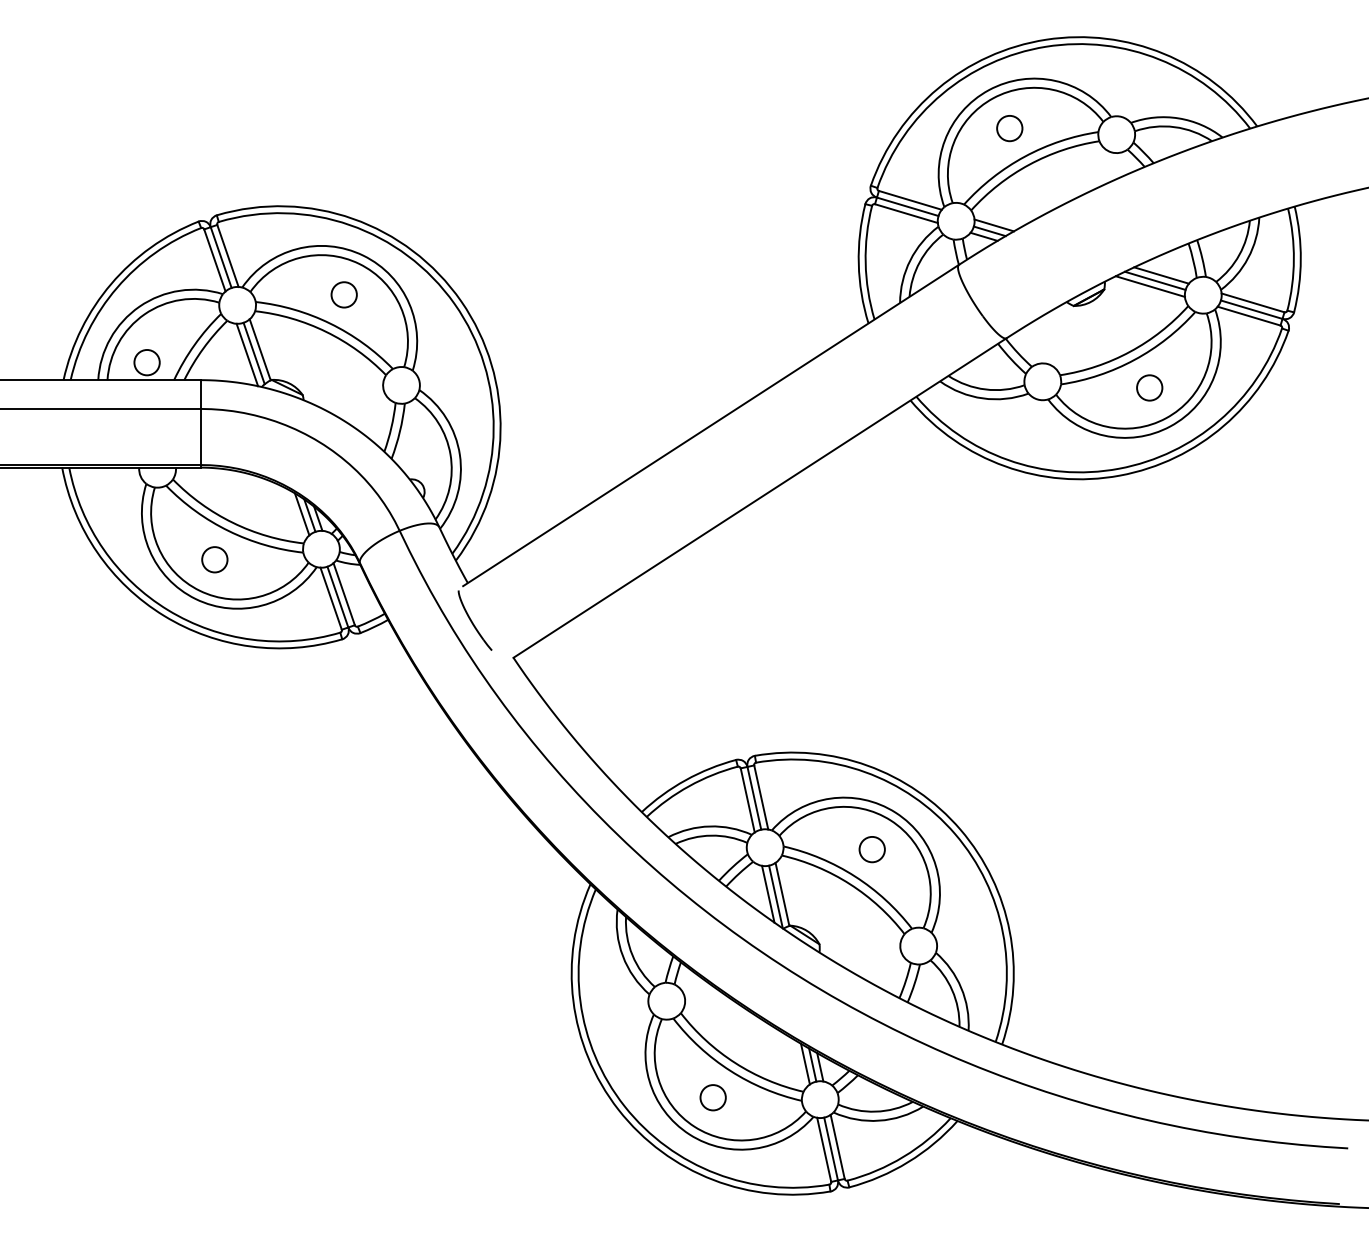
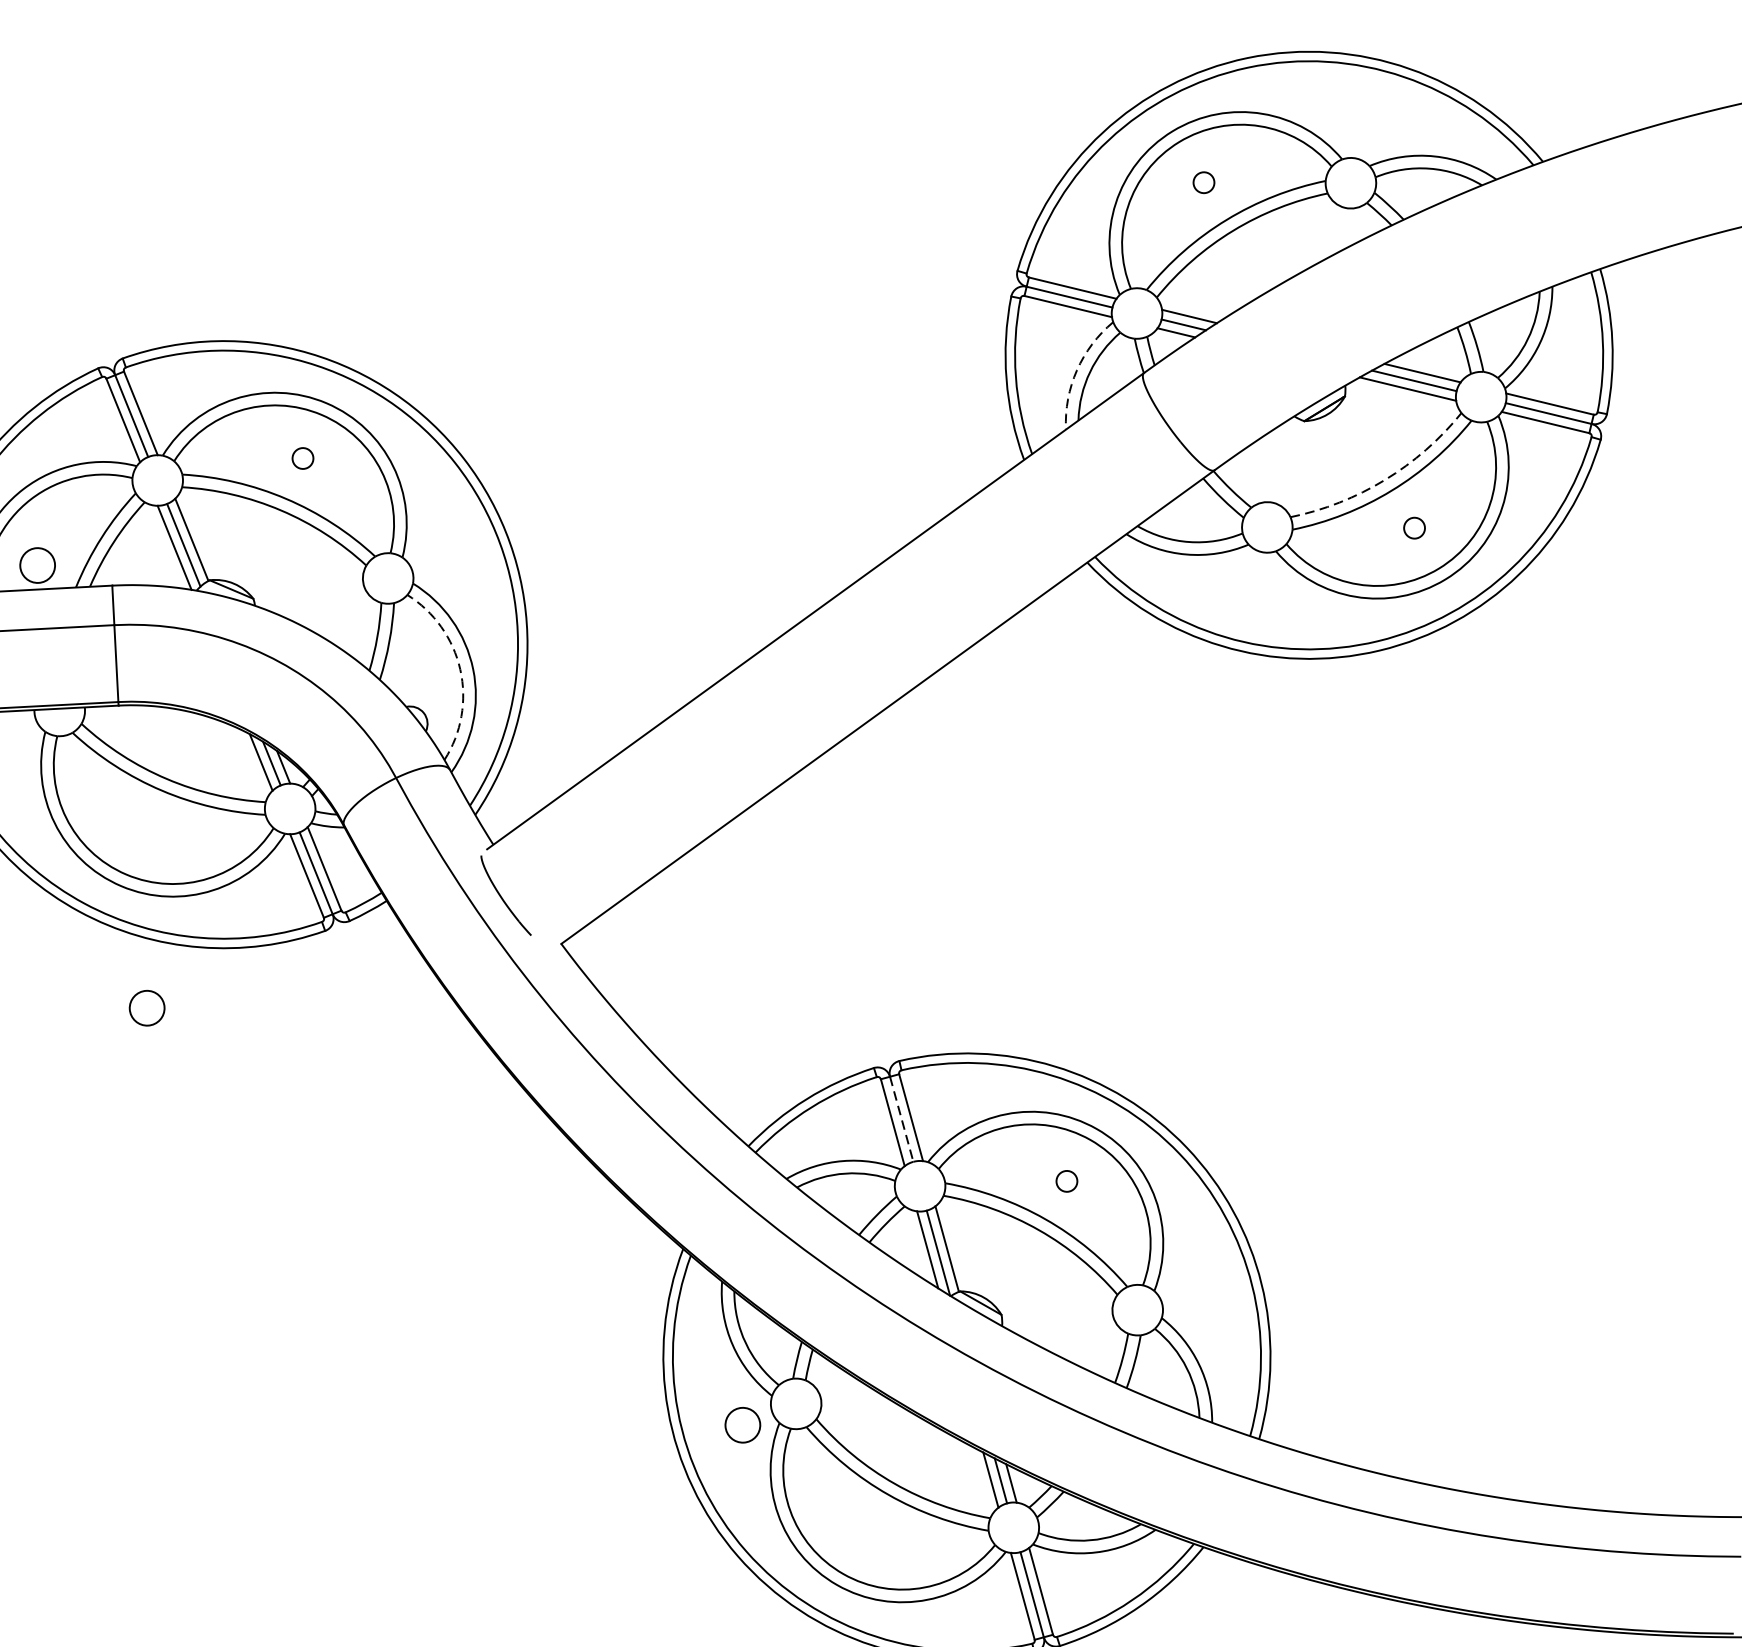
circle: (1009, 128) -> (1203, 182), size x0.6
arc: (910, 260) -> (1077, 370), solid -> dashed
circle: (343, 294) -> (302, 457), size x0.6
arc: (1130, 351) -> (1385, 479), solid -> dashed
circle: (1149, 387) -> (1414, 527), size x0.6
arc: (450, 454) -> (460, 669), solid -> dashed
circle: (214, 559) -> (146, 1007), moved
line: (754, 798) -> (901, 1119), solid -> dashed
circle: (871, 849) -> (1066, 1181), size x0.6
circle: (712, 1097) -> (741, 1424), moved

